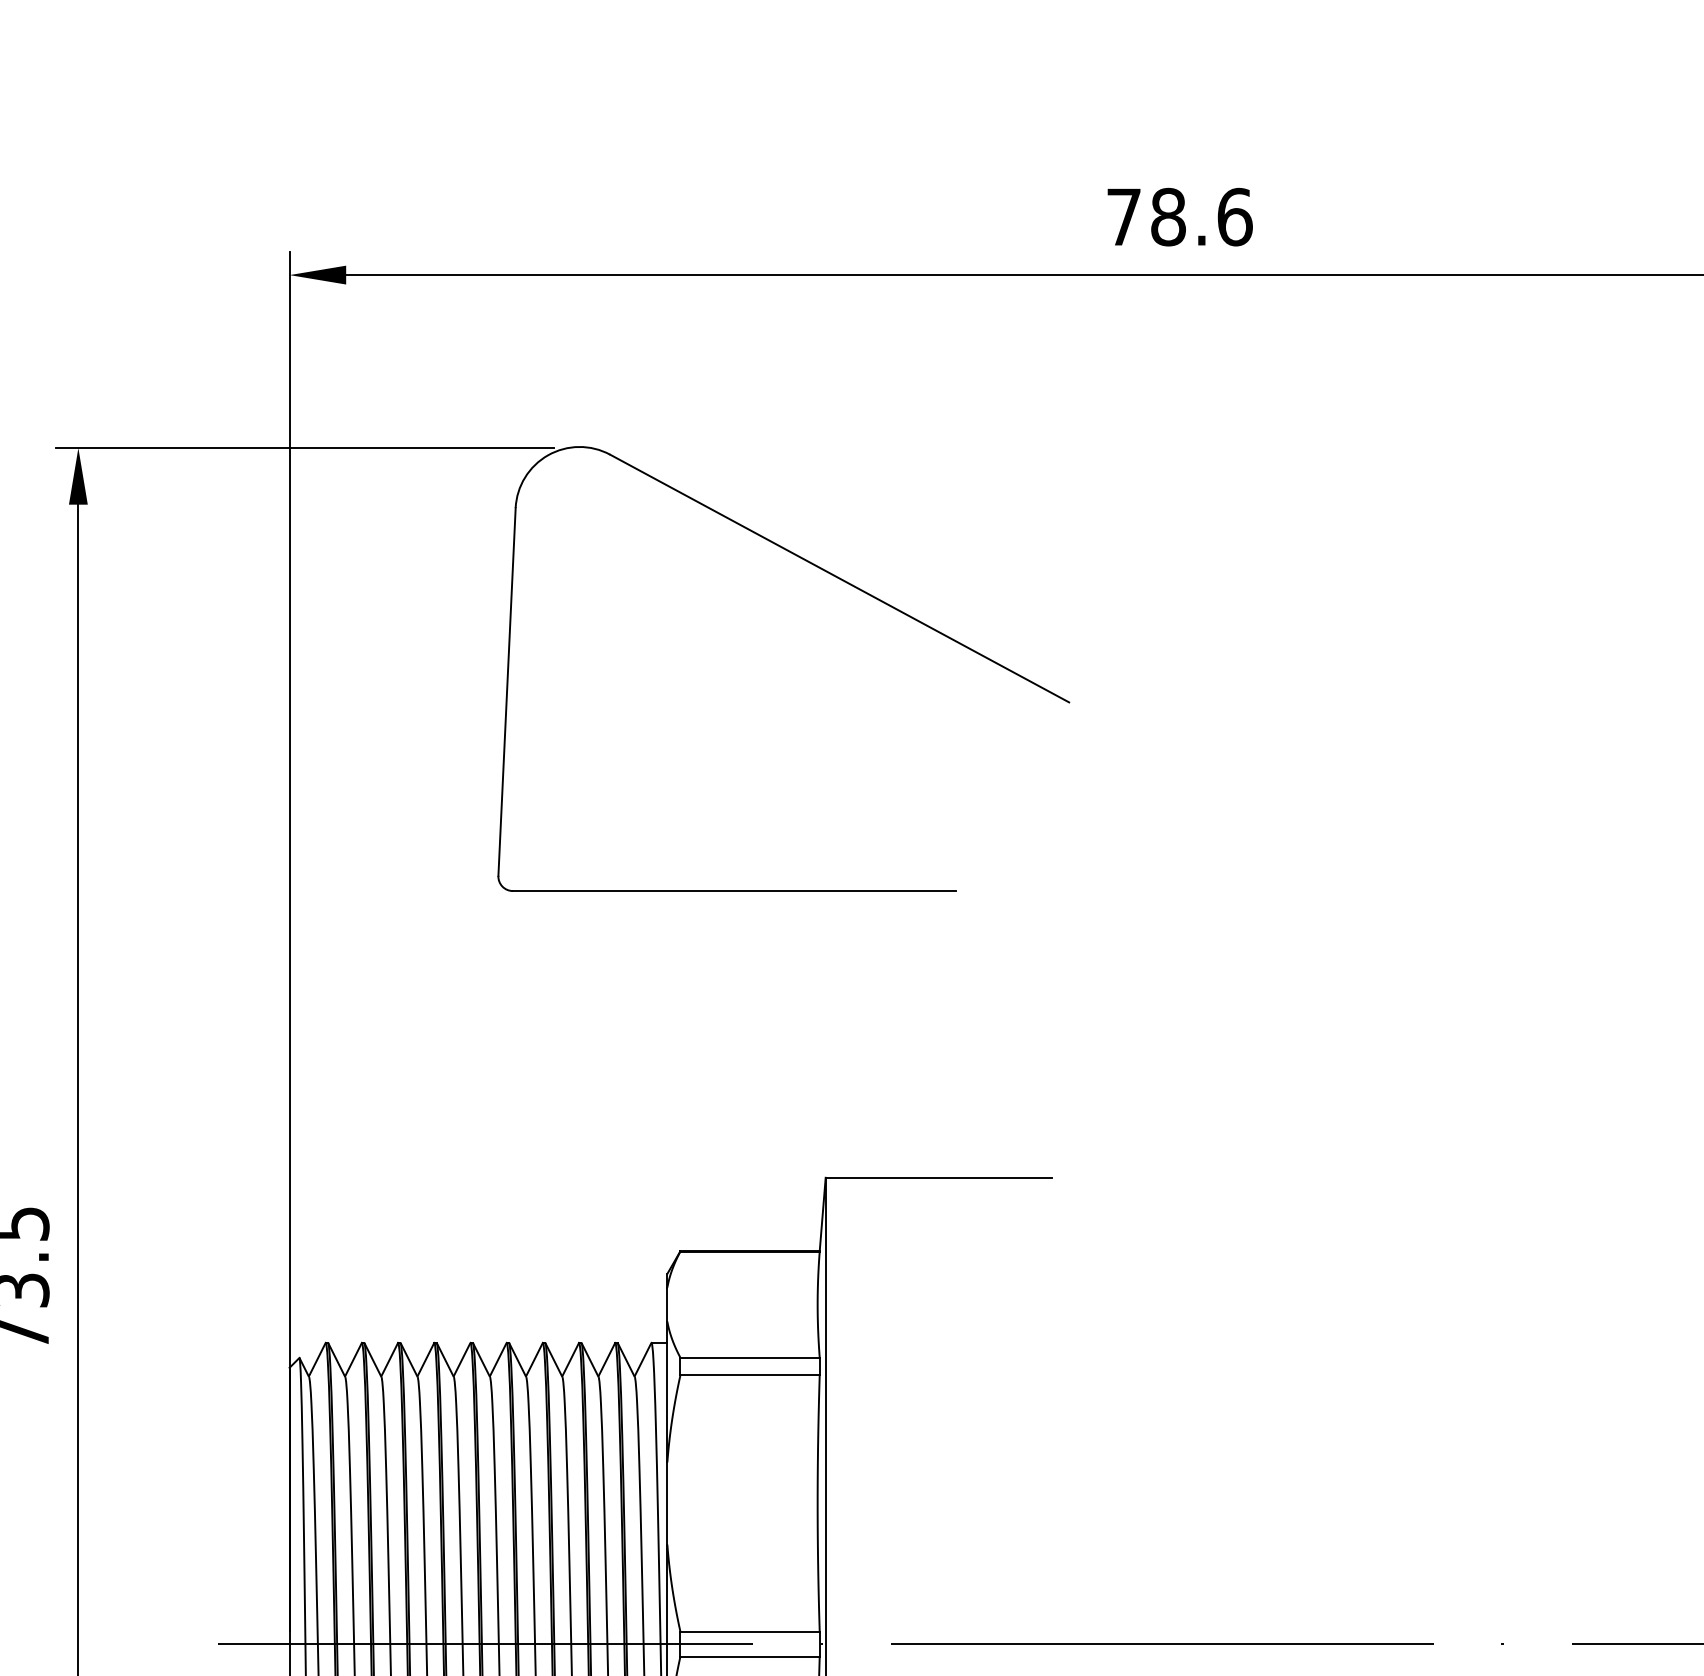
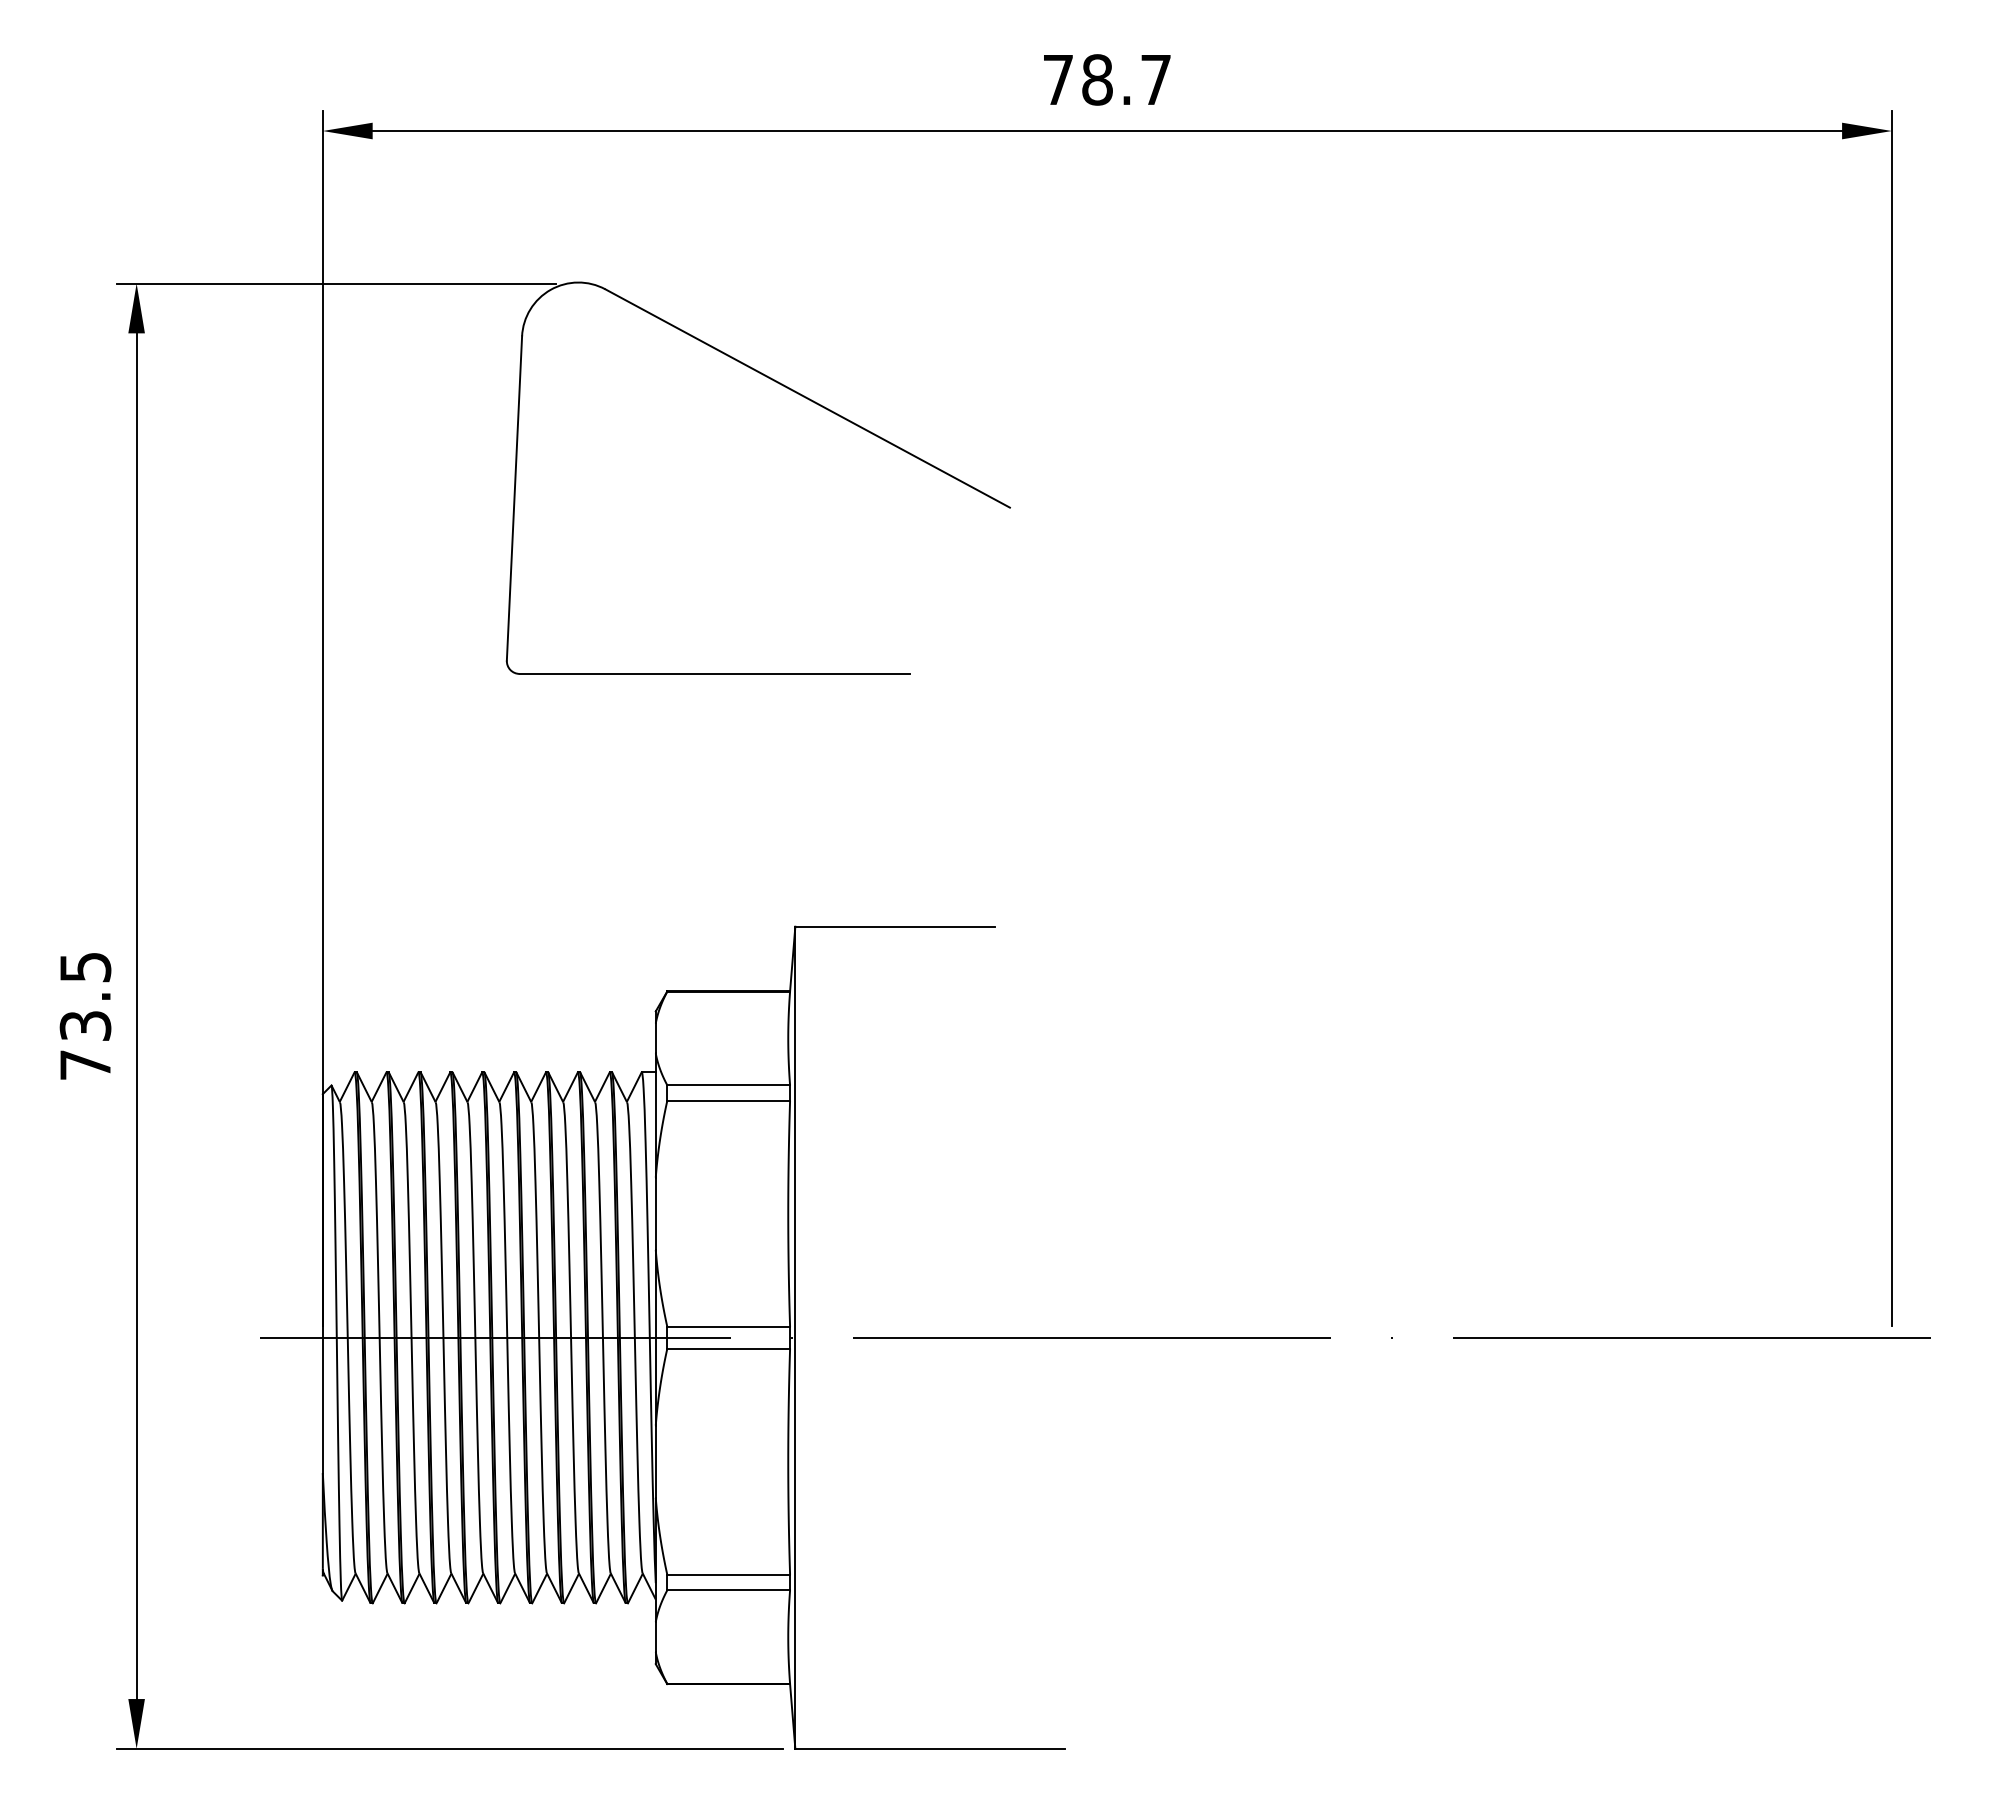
text: (1235, 216) -> (1156, 79), 78.6 -> 78.7

